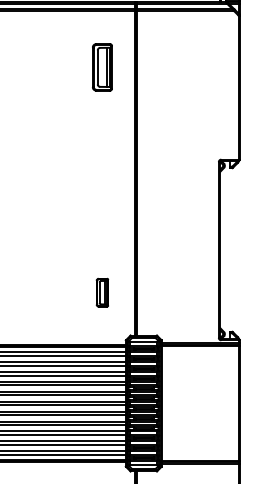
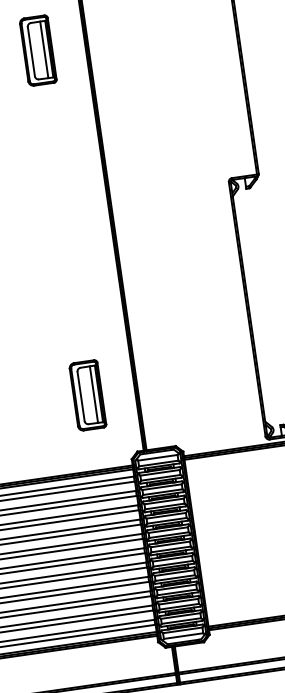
part: (102, 67) -> (38, 50), moved
part: (102, 292) -> (87, 395), size x1.67

